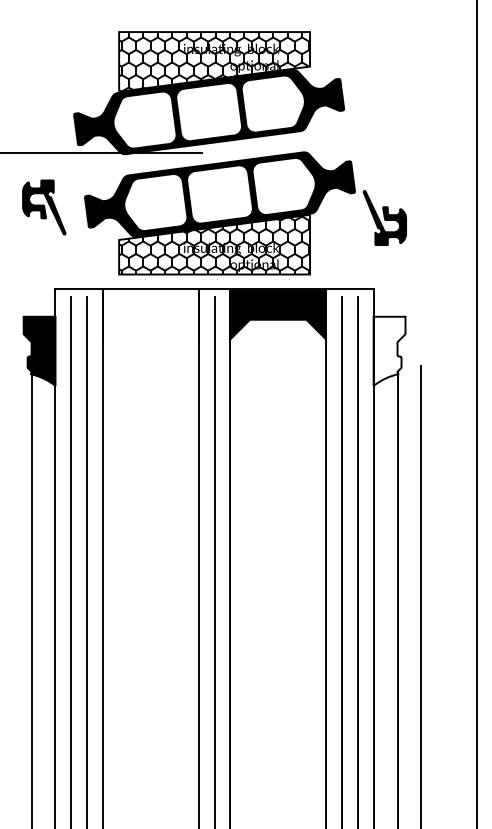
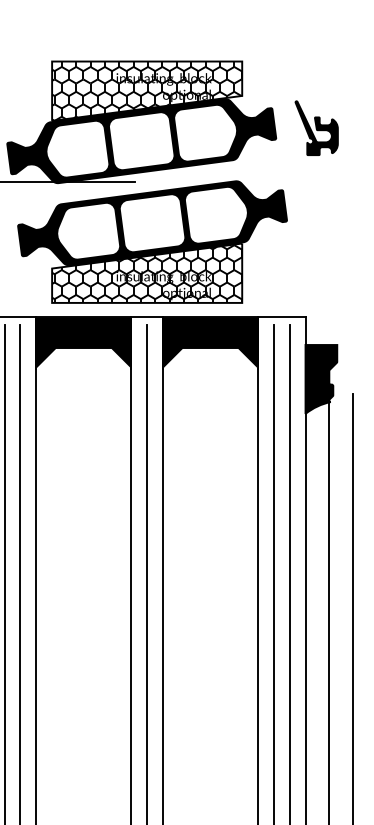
part: (384, 217) -> (316, 127), moved
fill: (150, 314) -> (83, 342), added
fill: (389, 350) -> (321, 378), added

